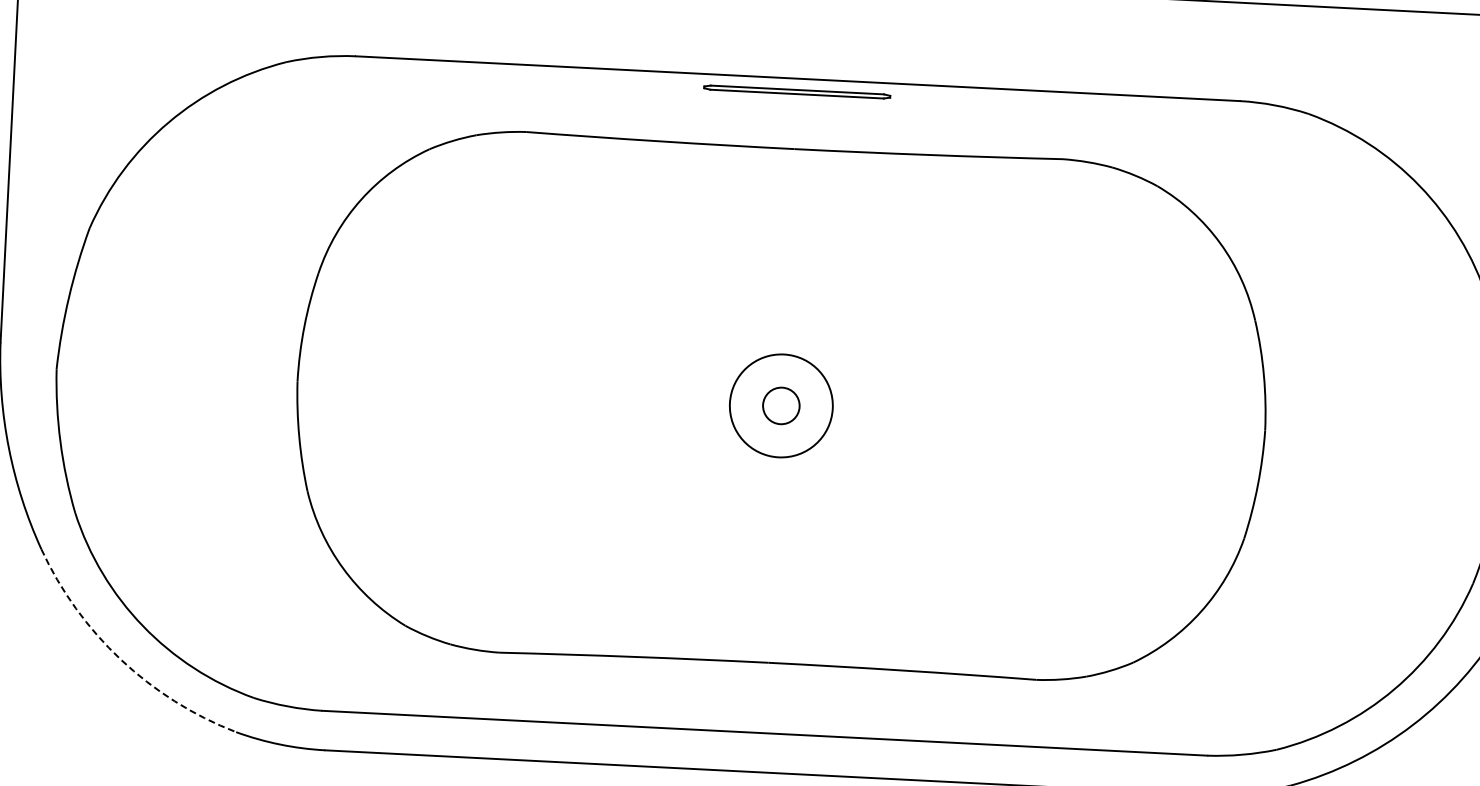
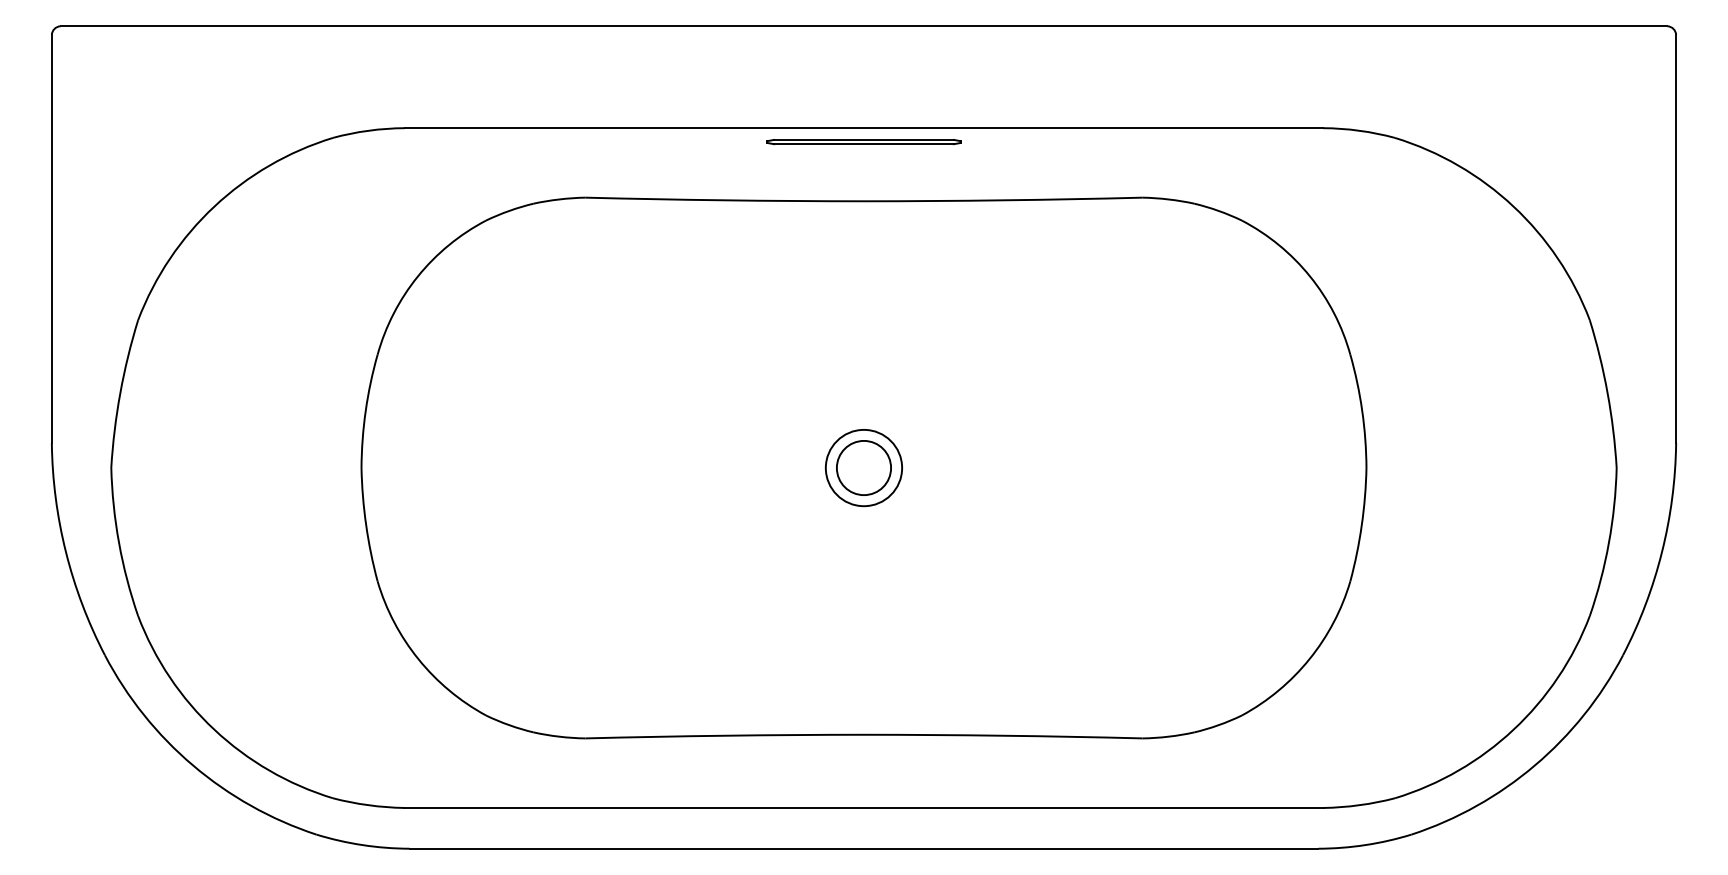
circle: (780, 405) -> (863, 467), size x0.71
circle: (780, 405) -> (863, 467), size x1.43
arc: (121, 659) -> (193, 765), dashed -> solid

